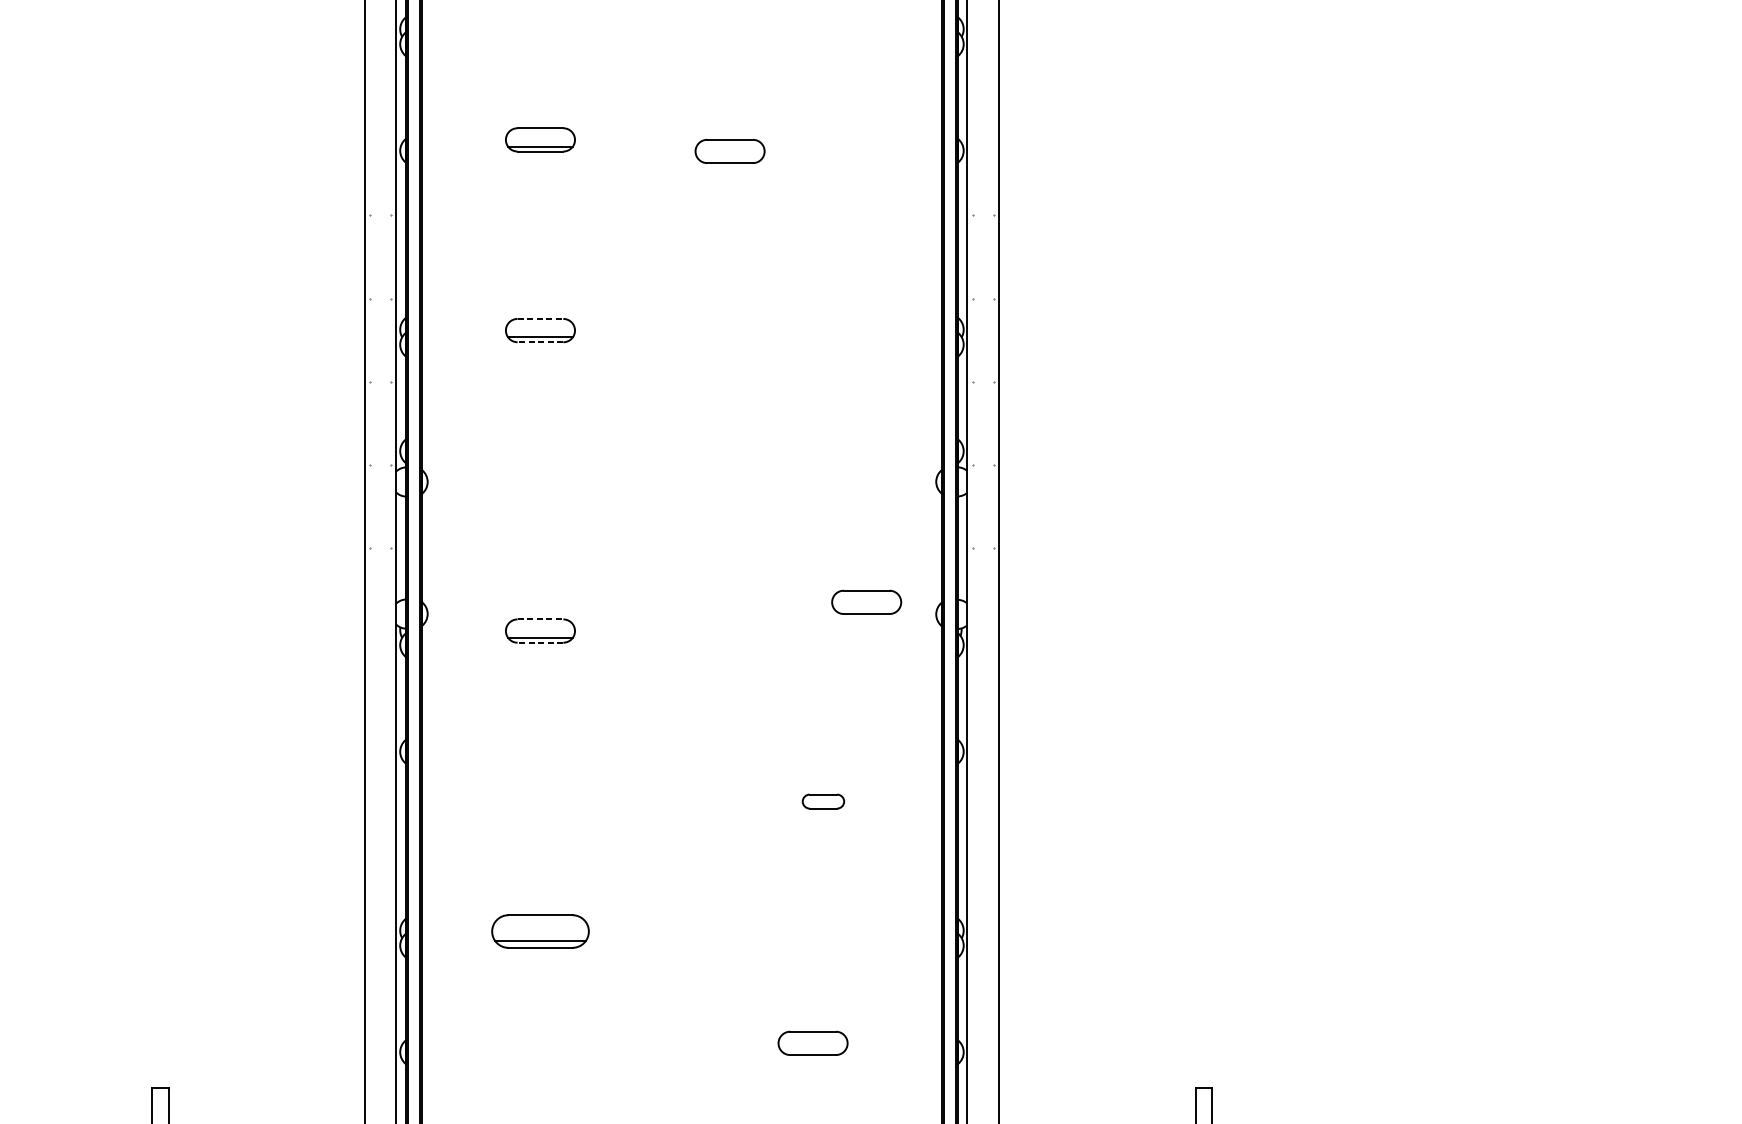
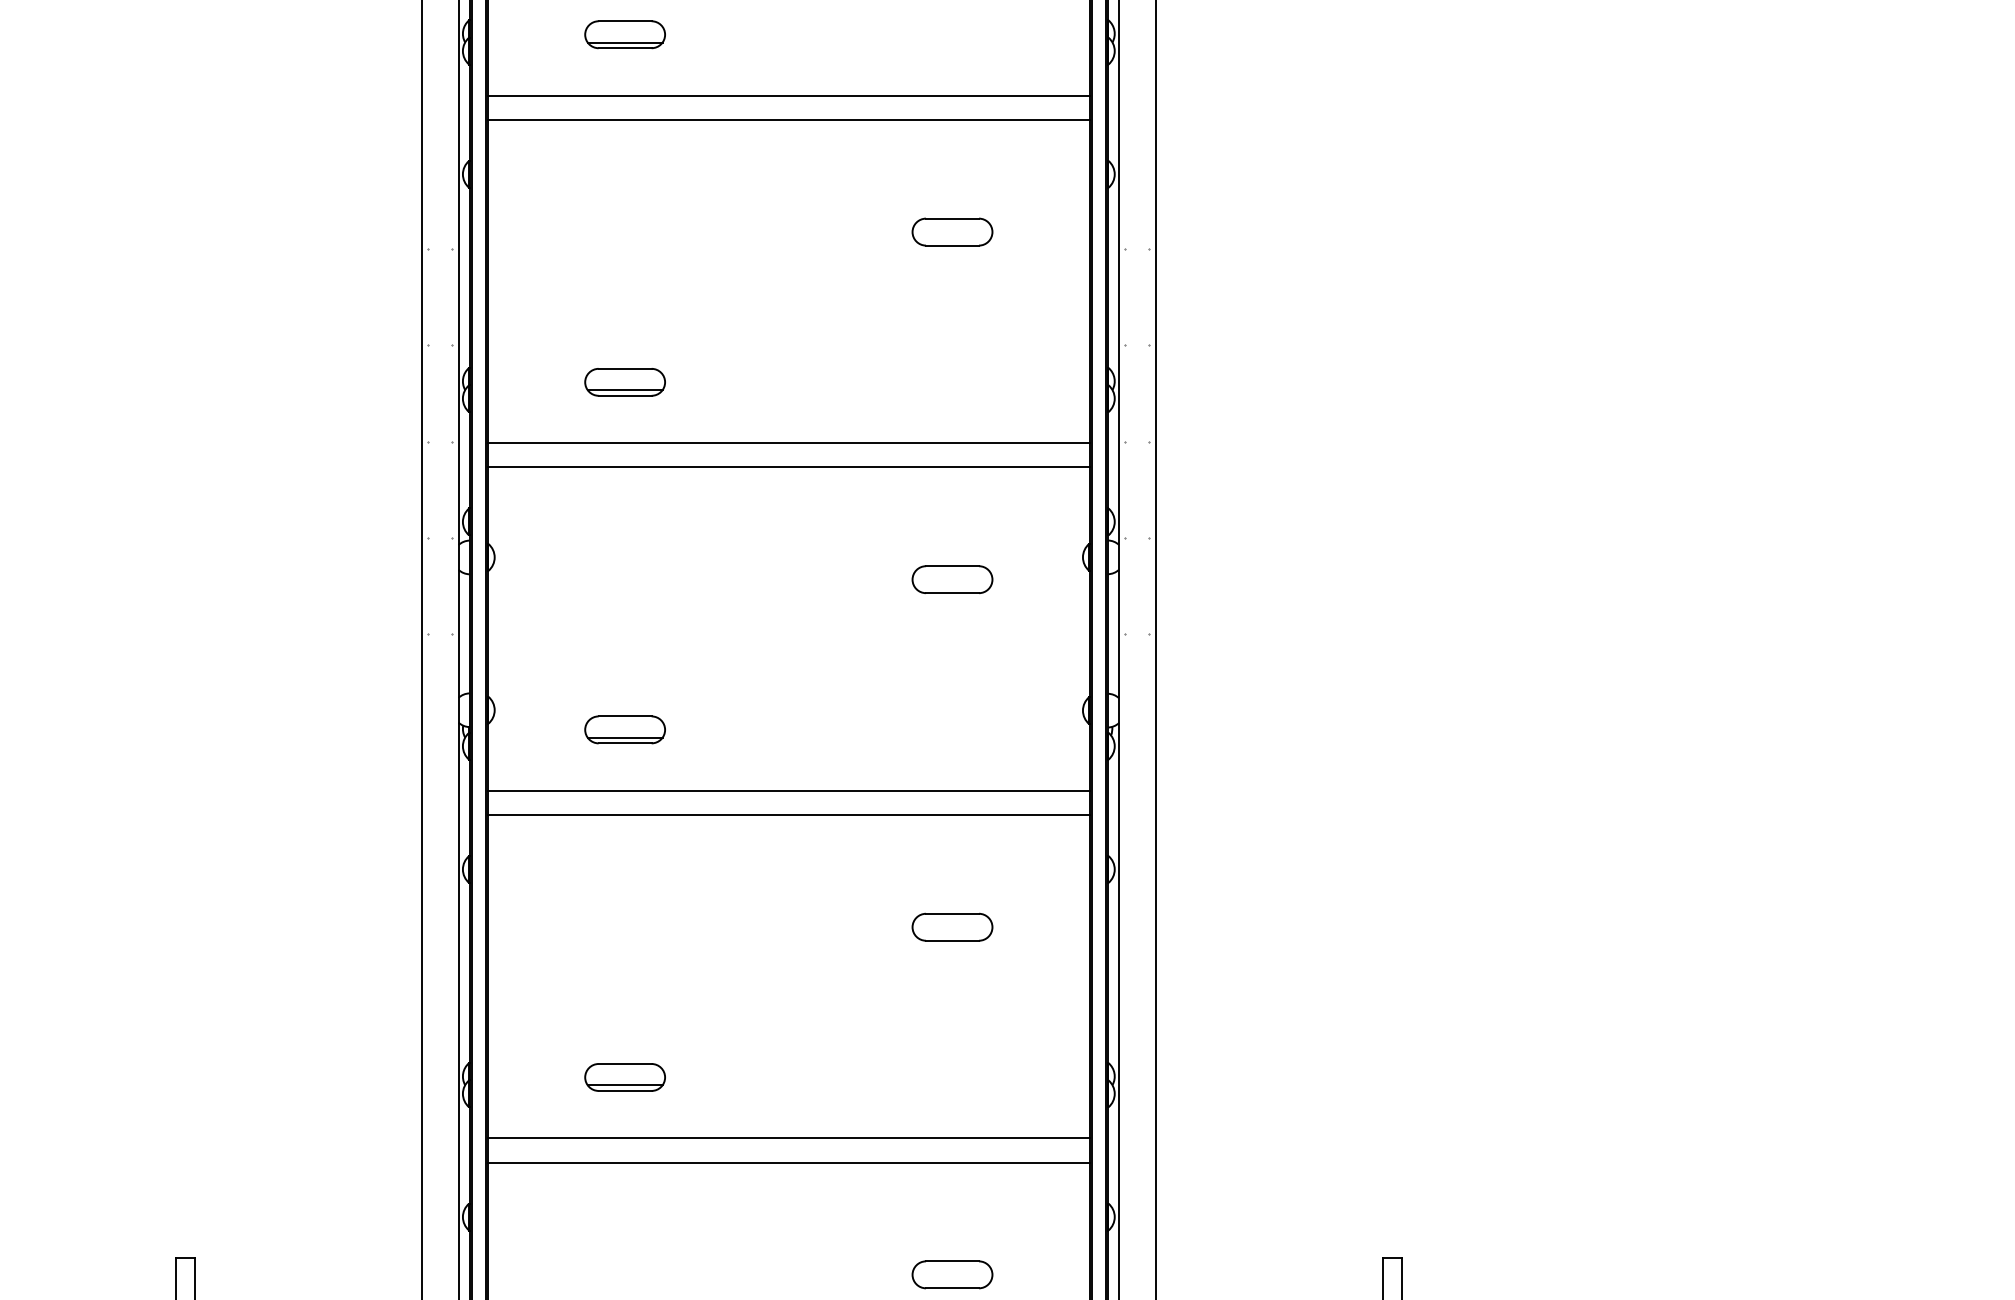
line: (681, 82) -> (788, 95), added
line: (681, 103) -> (788, 119), added
part: (539, 139) -> (624, 34), moved
part: (730, 150) -> (952, 231), moved
line: (540, 318) -> (625, 368), dashed -> solid
line: (539, 341) -> (624, 395), dashed -> solid
line: (681, 383) -> (788, 443), added
line: (681, 404) -> (788, 467), added
part: (866, 602) -> (952, 579), moved
line: (540, 619) -> (625, 716), dashed -> solid
line: (539, 642) -> (624, 743), dashed -> solid
line: (681, 683) -> (788, 790), added
line: (681, 705) -> (788, 815), added
part: (823, 801) -> (952, 926), size x1.67
part: (539, 931) -> (624, 1077), size x0.71
line: (681, 984) -> (788, 1138), added
line: (681, 1005) -> (788, 1162), added
part: (813, 1043) -> (952, 1274), moved

